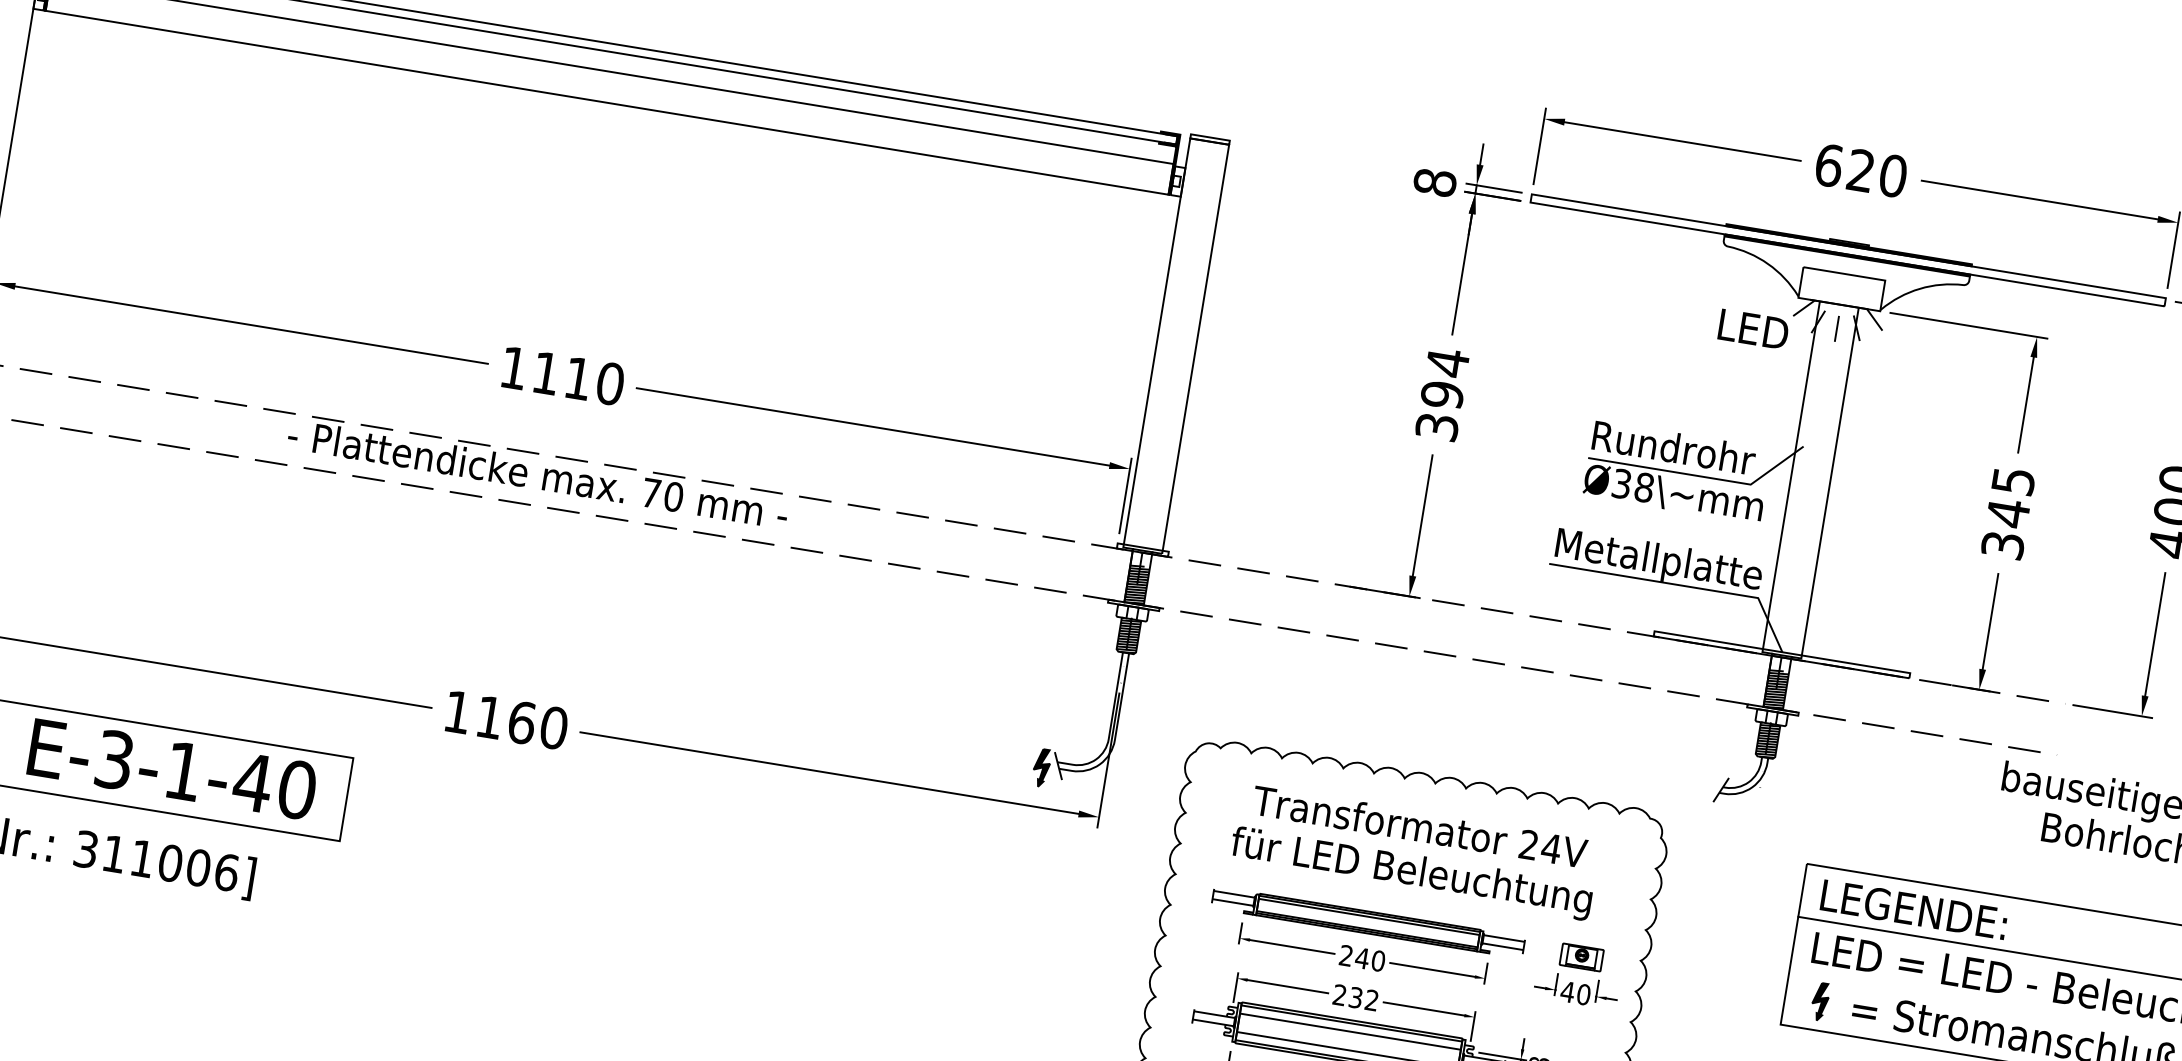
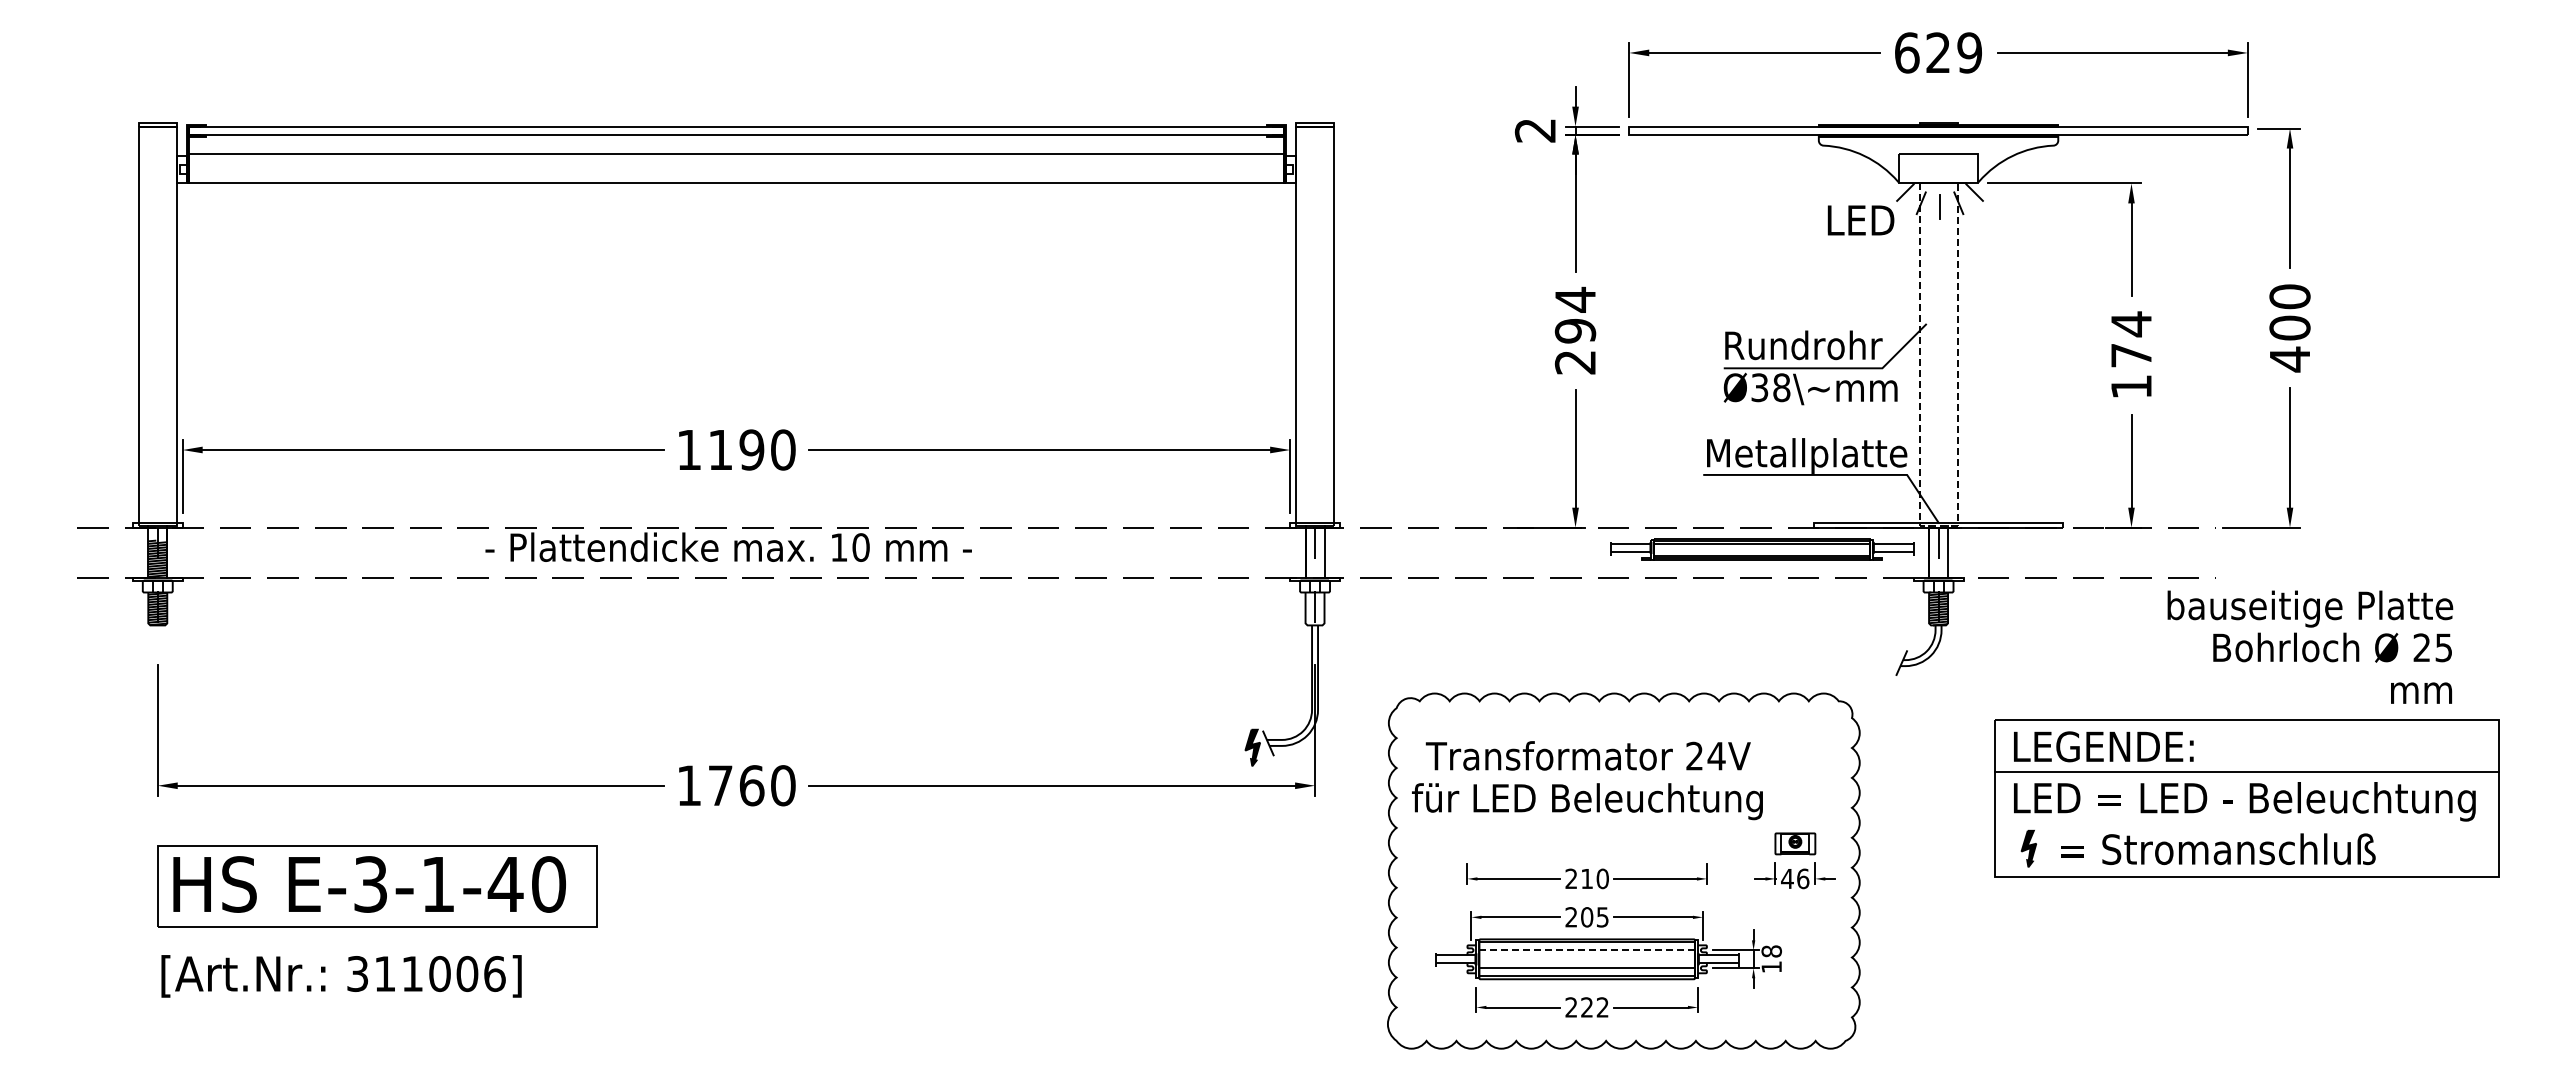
text: (1893, 175) -> (1969, 52), 620 -> 629
text: (1435, 182) -> (1535, 130), 8 -> 2
text: (577, 378) -> (751, 449), 1110 -> 1190
text: (1437, 427) -> (1575, 362), 394 -> 294
text: (651, 493) -> (839, 547), 70 -> 10
text: (2008, 512) -> (2131, 354), 345 -> 174
hatch: (1136, 584) -> (1314, 558), removed
hatch: (1128, 635) -> (1314, 608), removed
line: (1781, 655) -> (1938, 525), solid -> dashed
hatch: (1776, 688) -> (1938, 558), removed
text: (489, 717) -> (720, 785), 1160 -> 1760
text: (1414, 851) -> (1587, 780), moved
part: (1368, 922) -> (1762, 549), moved
text: (1361, 957) -> (1586, 878), 240 -> 210
text: (1584, 994) -> (1803, 878), 40 -> 46
text: (1363, 999) -> (1594, 917), 232 -> 205
line: (1350, 1031) -> (1587, 950), solid -> dashed

